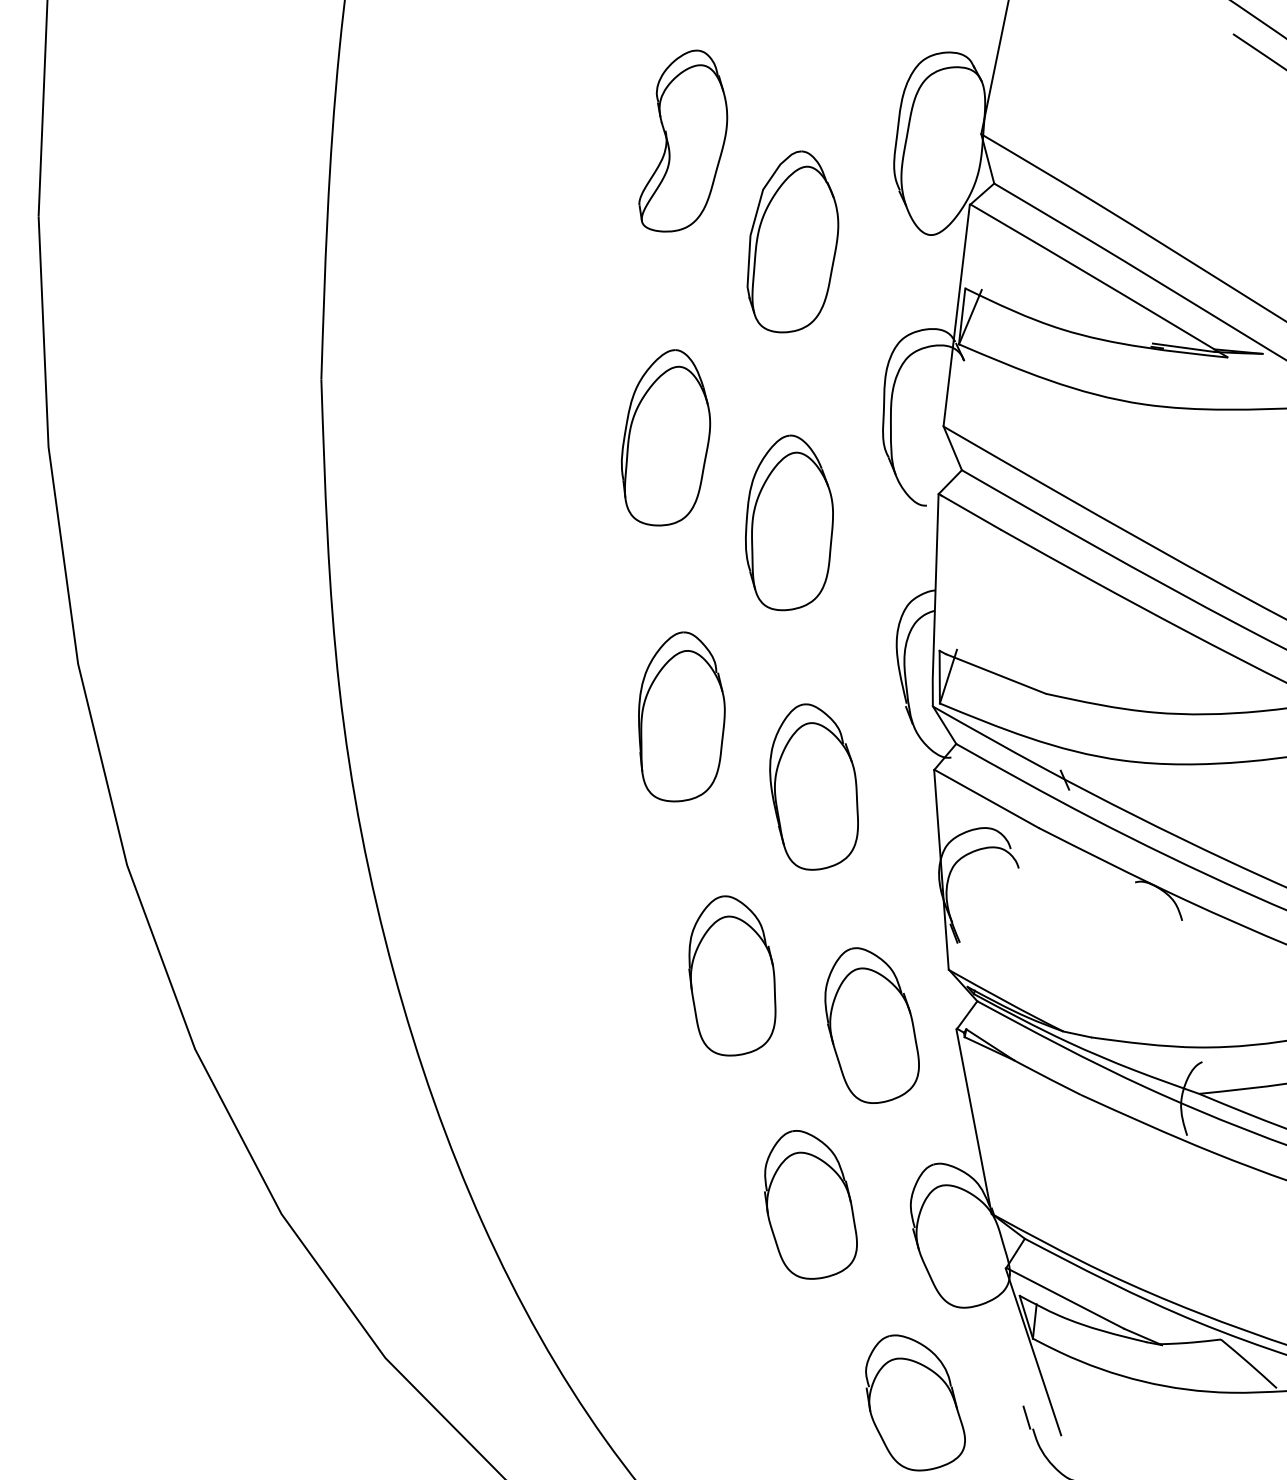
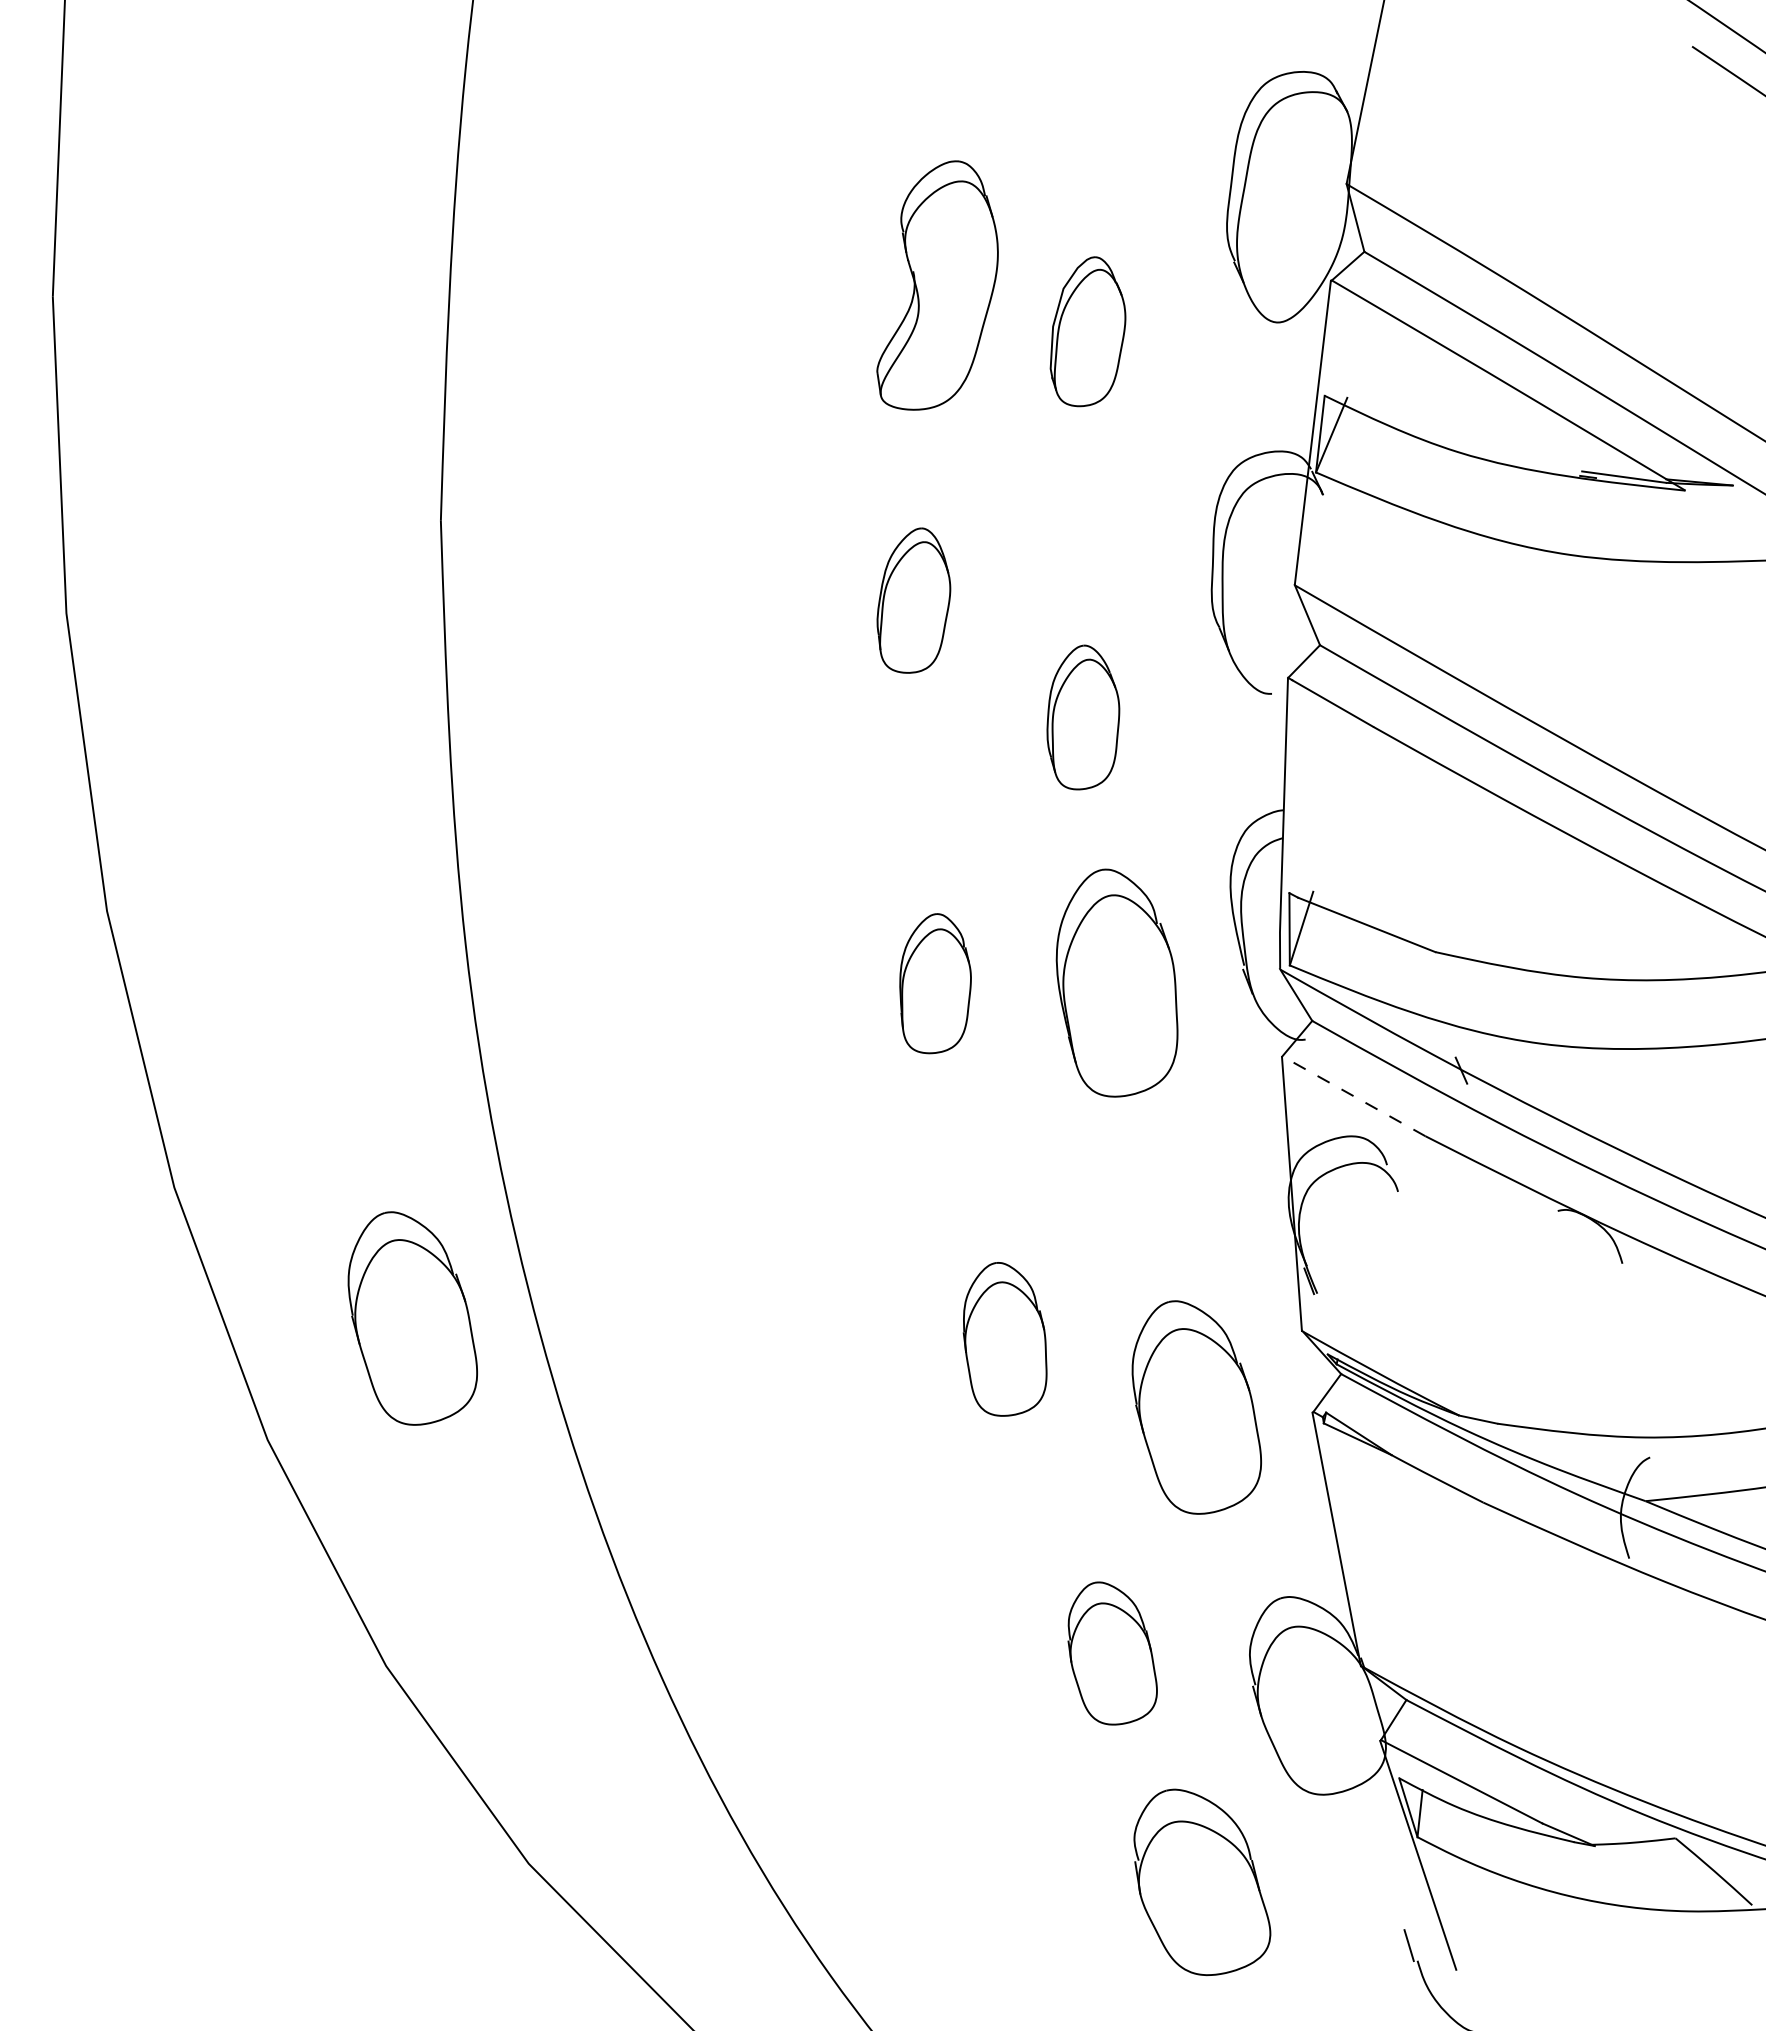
part: (683, 141) -> (937, 285), moved
part: (792, 241) -> (1087, 331), size x0.6
part: (665, 437) -> (913, 600), size x0.6
part: (789, 522) -> (1083, 717), size x0.6
part: (681, 716) -> (935, 983), size x0.6
part: (813, 786) -> (1116, 982), moved
line: (986, 799) -> (1353, 1096), solid -> dashed
part: (300, 960) -> (412, 1318), added
part: (732, 976) -> (1005, 1339), size x0.7
part: (810, 1204) -> (1112, 1653), size x0.7
part: (915, 1403) -> (1202, 1882), moved

